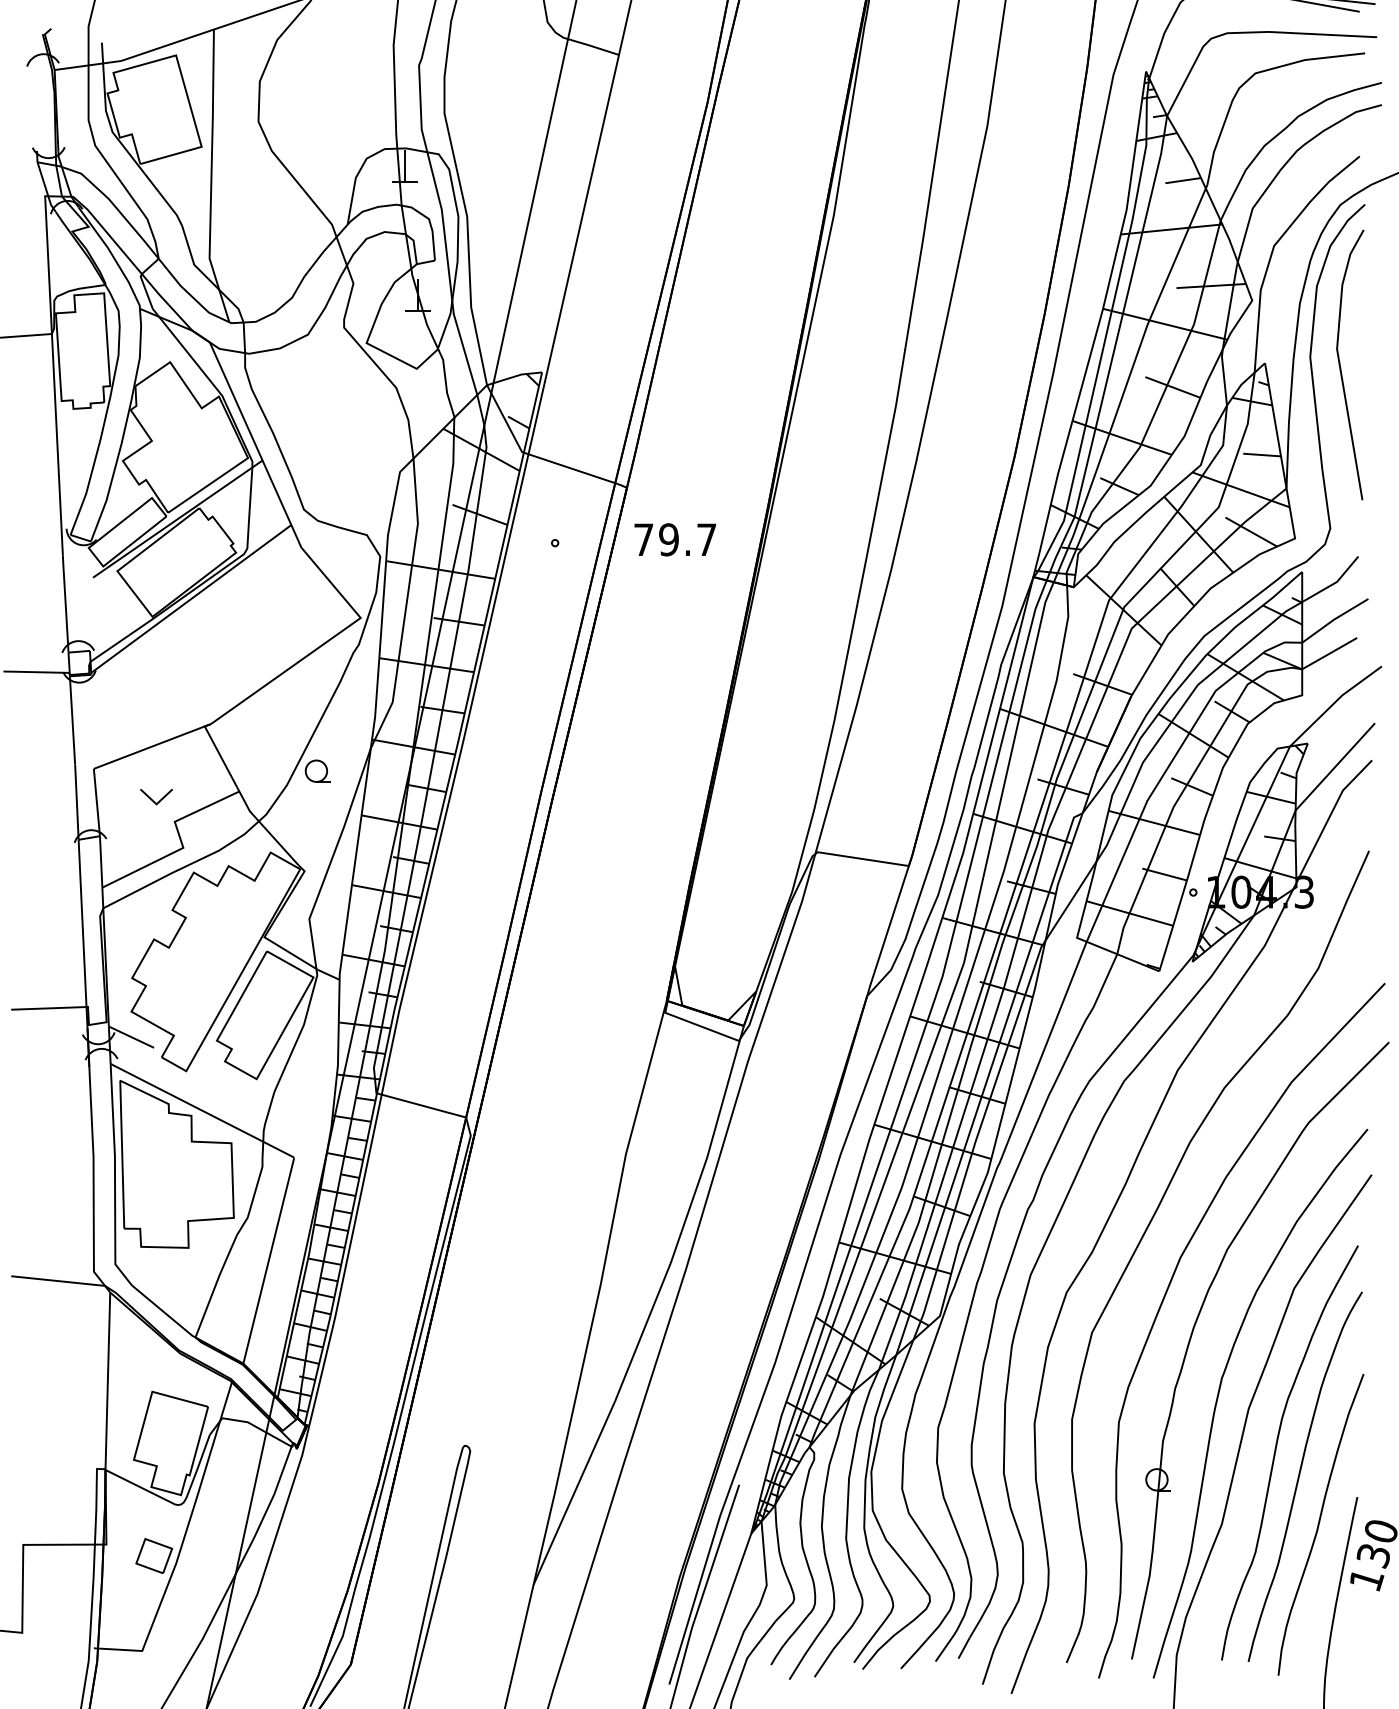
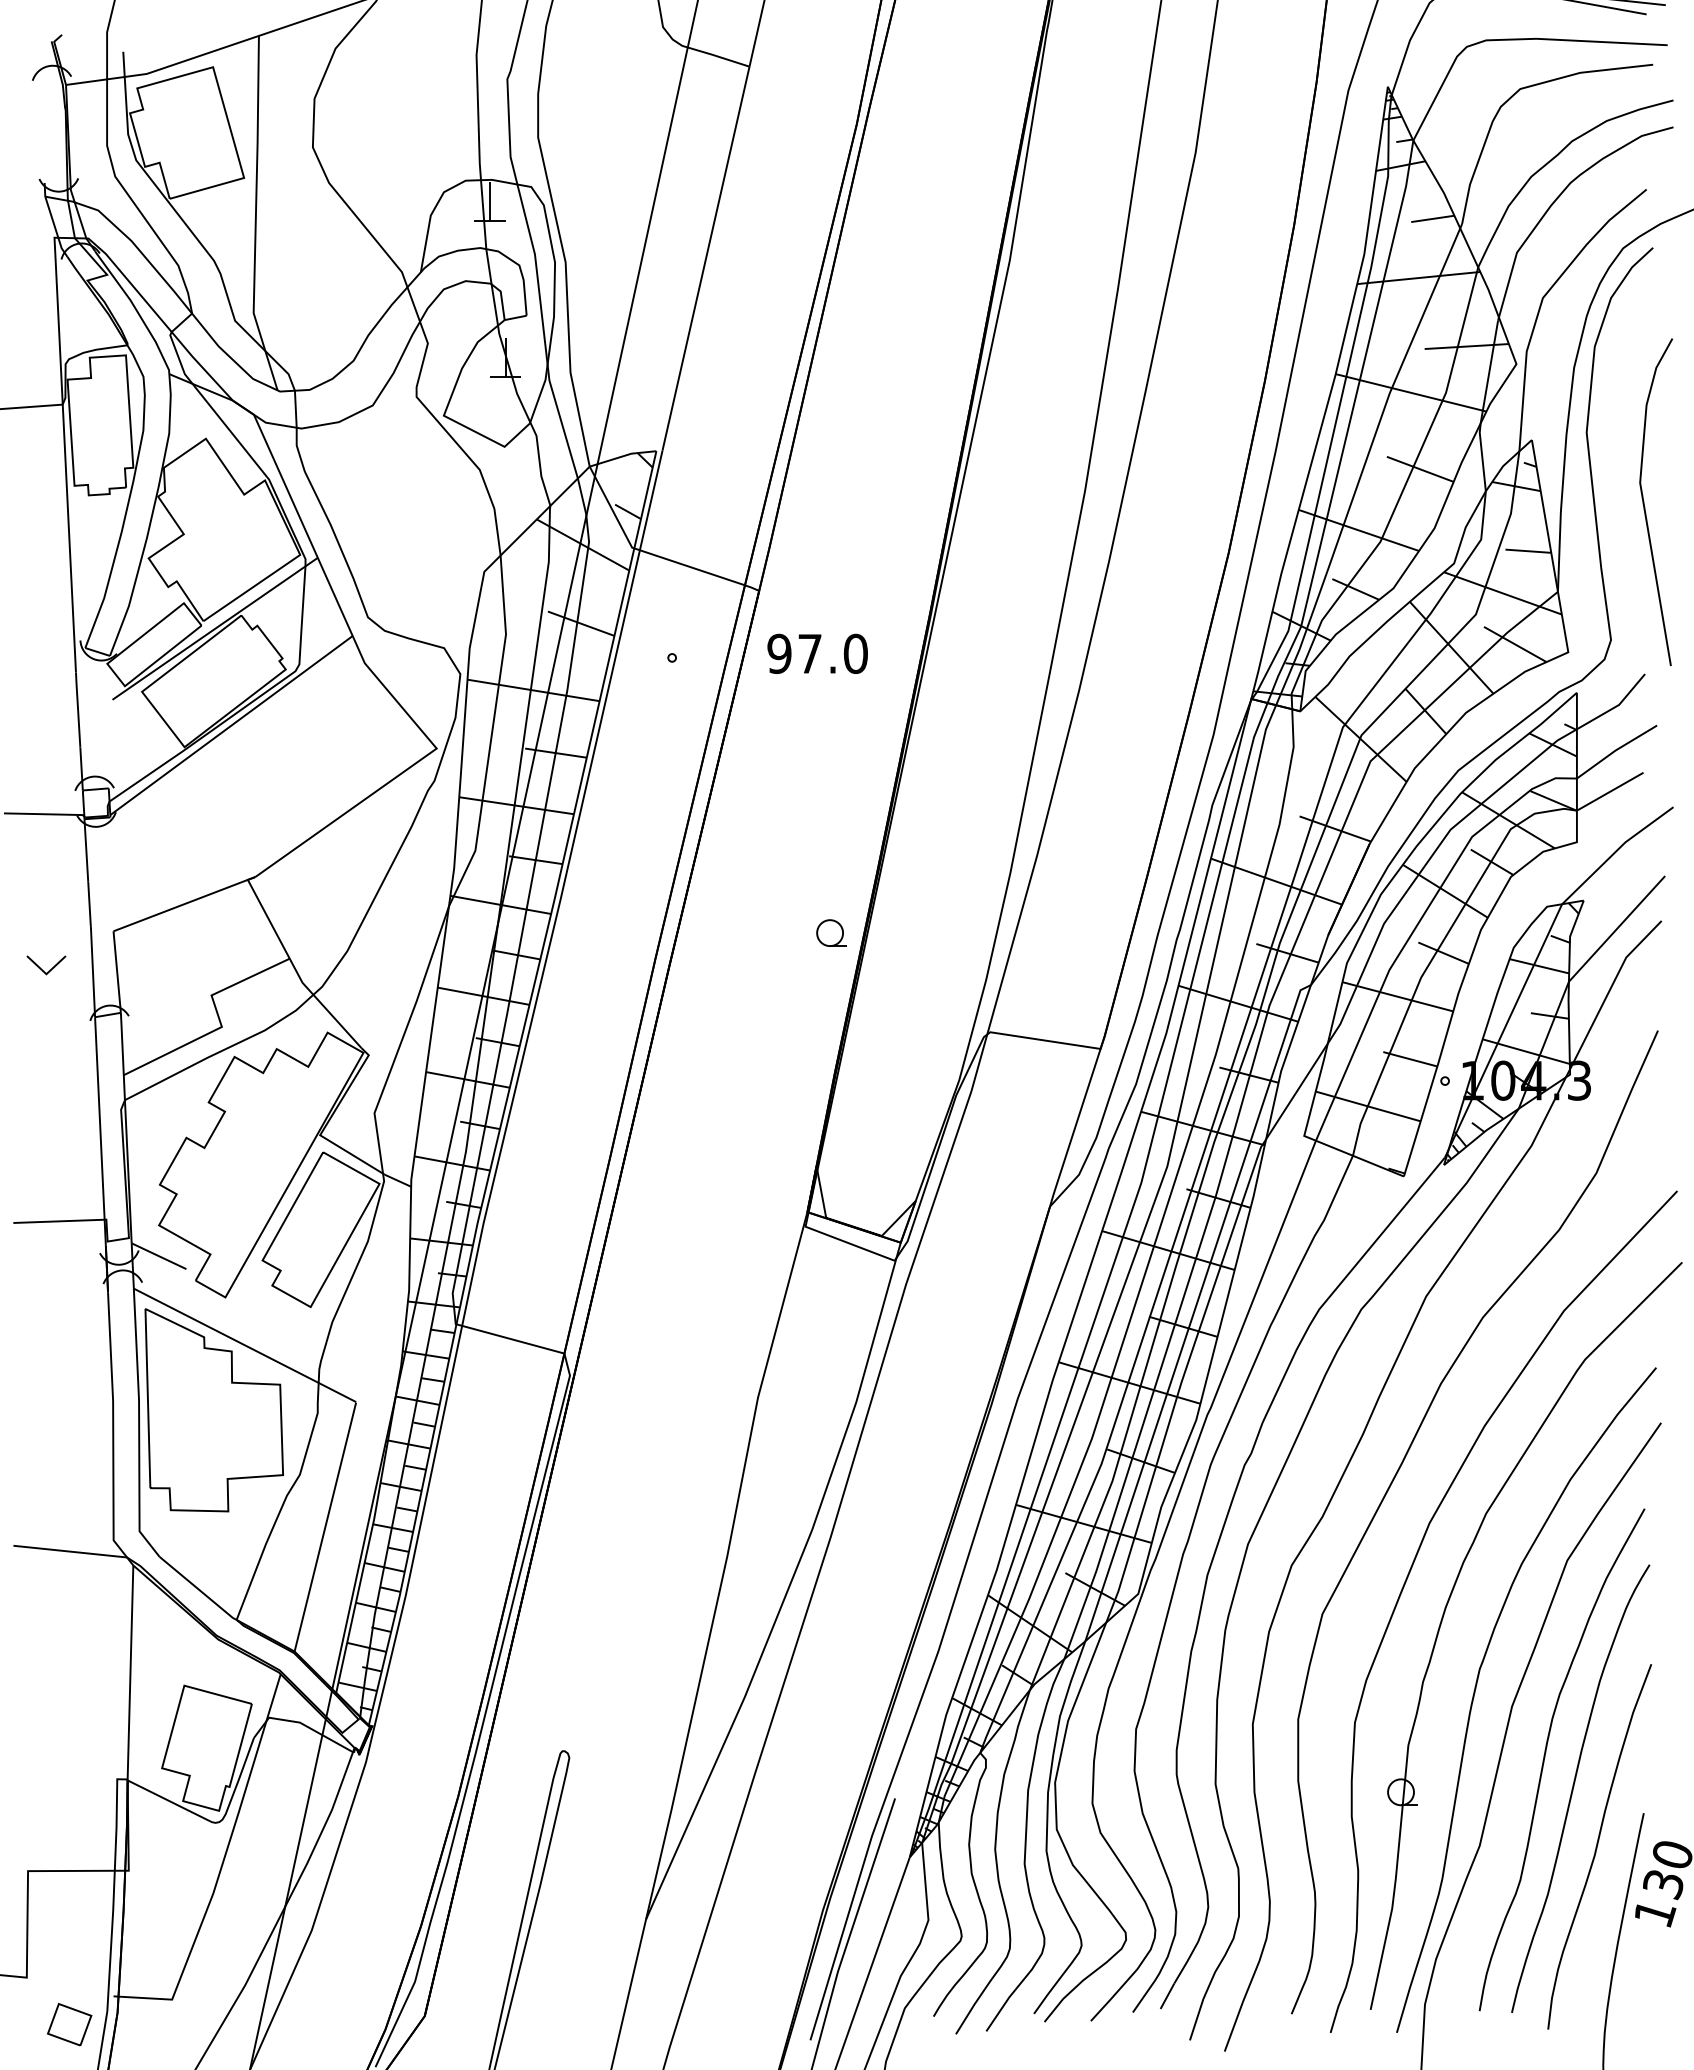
line: (1340, 365) -> (1644, 502), moved
text: (675, 539) -> (817, 653), 79.7 -> 97.0
part: (317, 770) -> (831, 932), moved
part: (156, 797) -> (46, 965), moved
part: (154, 1555) -> (69, 2024), moved

